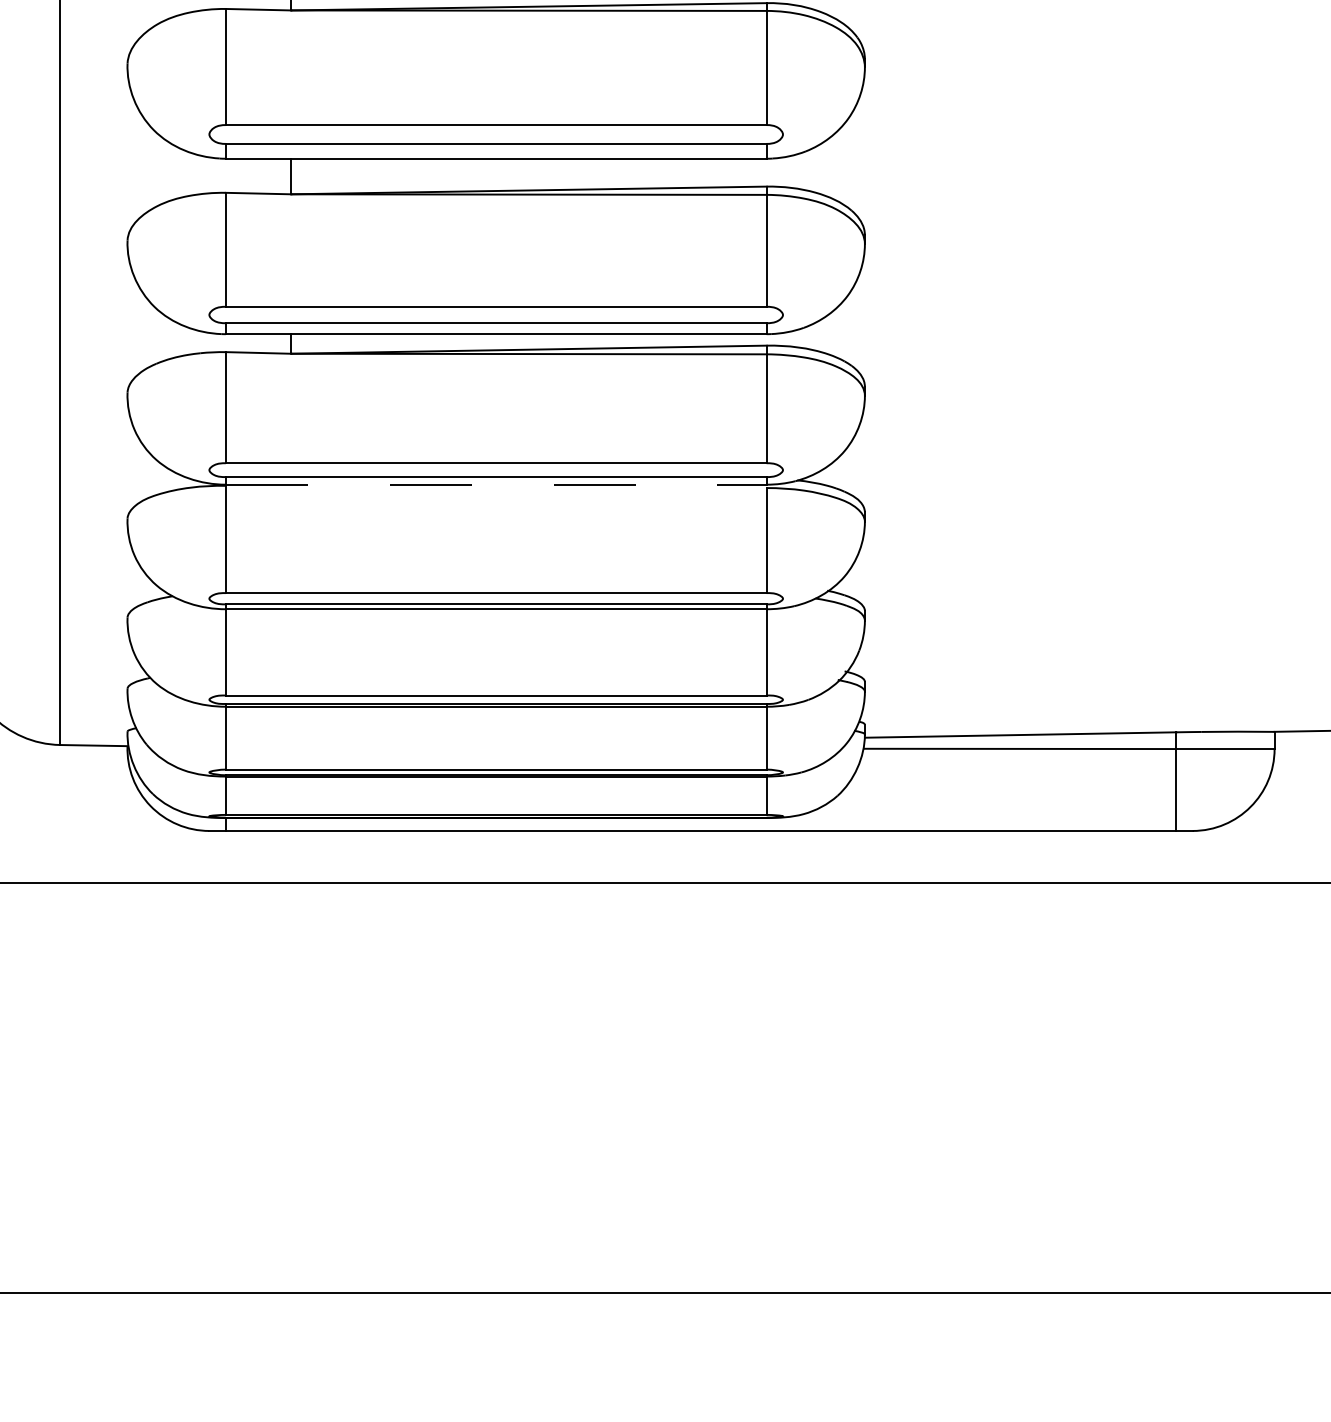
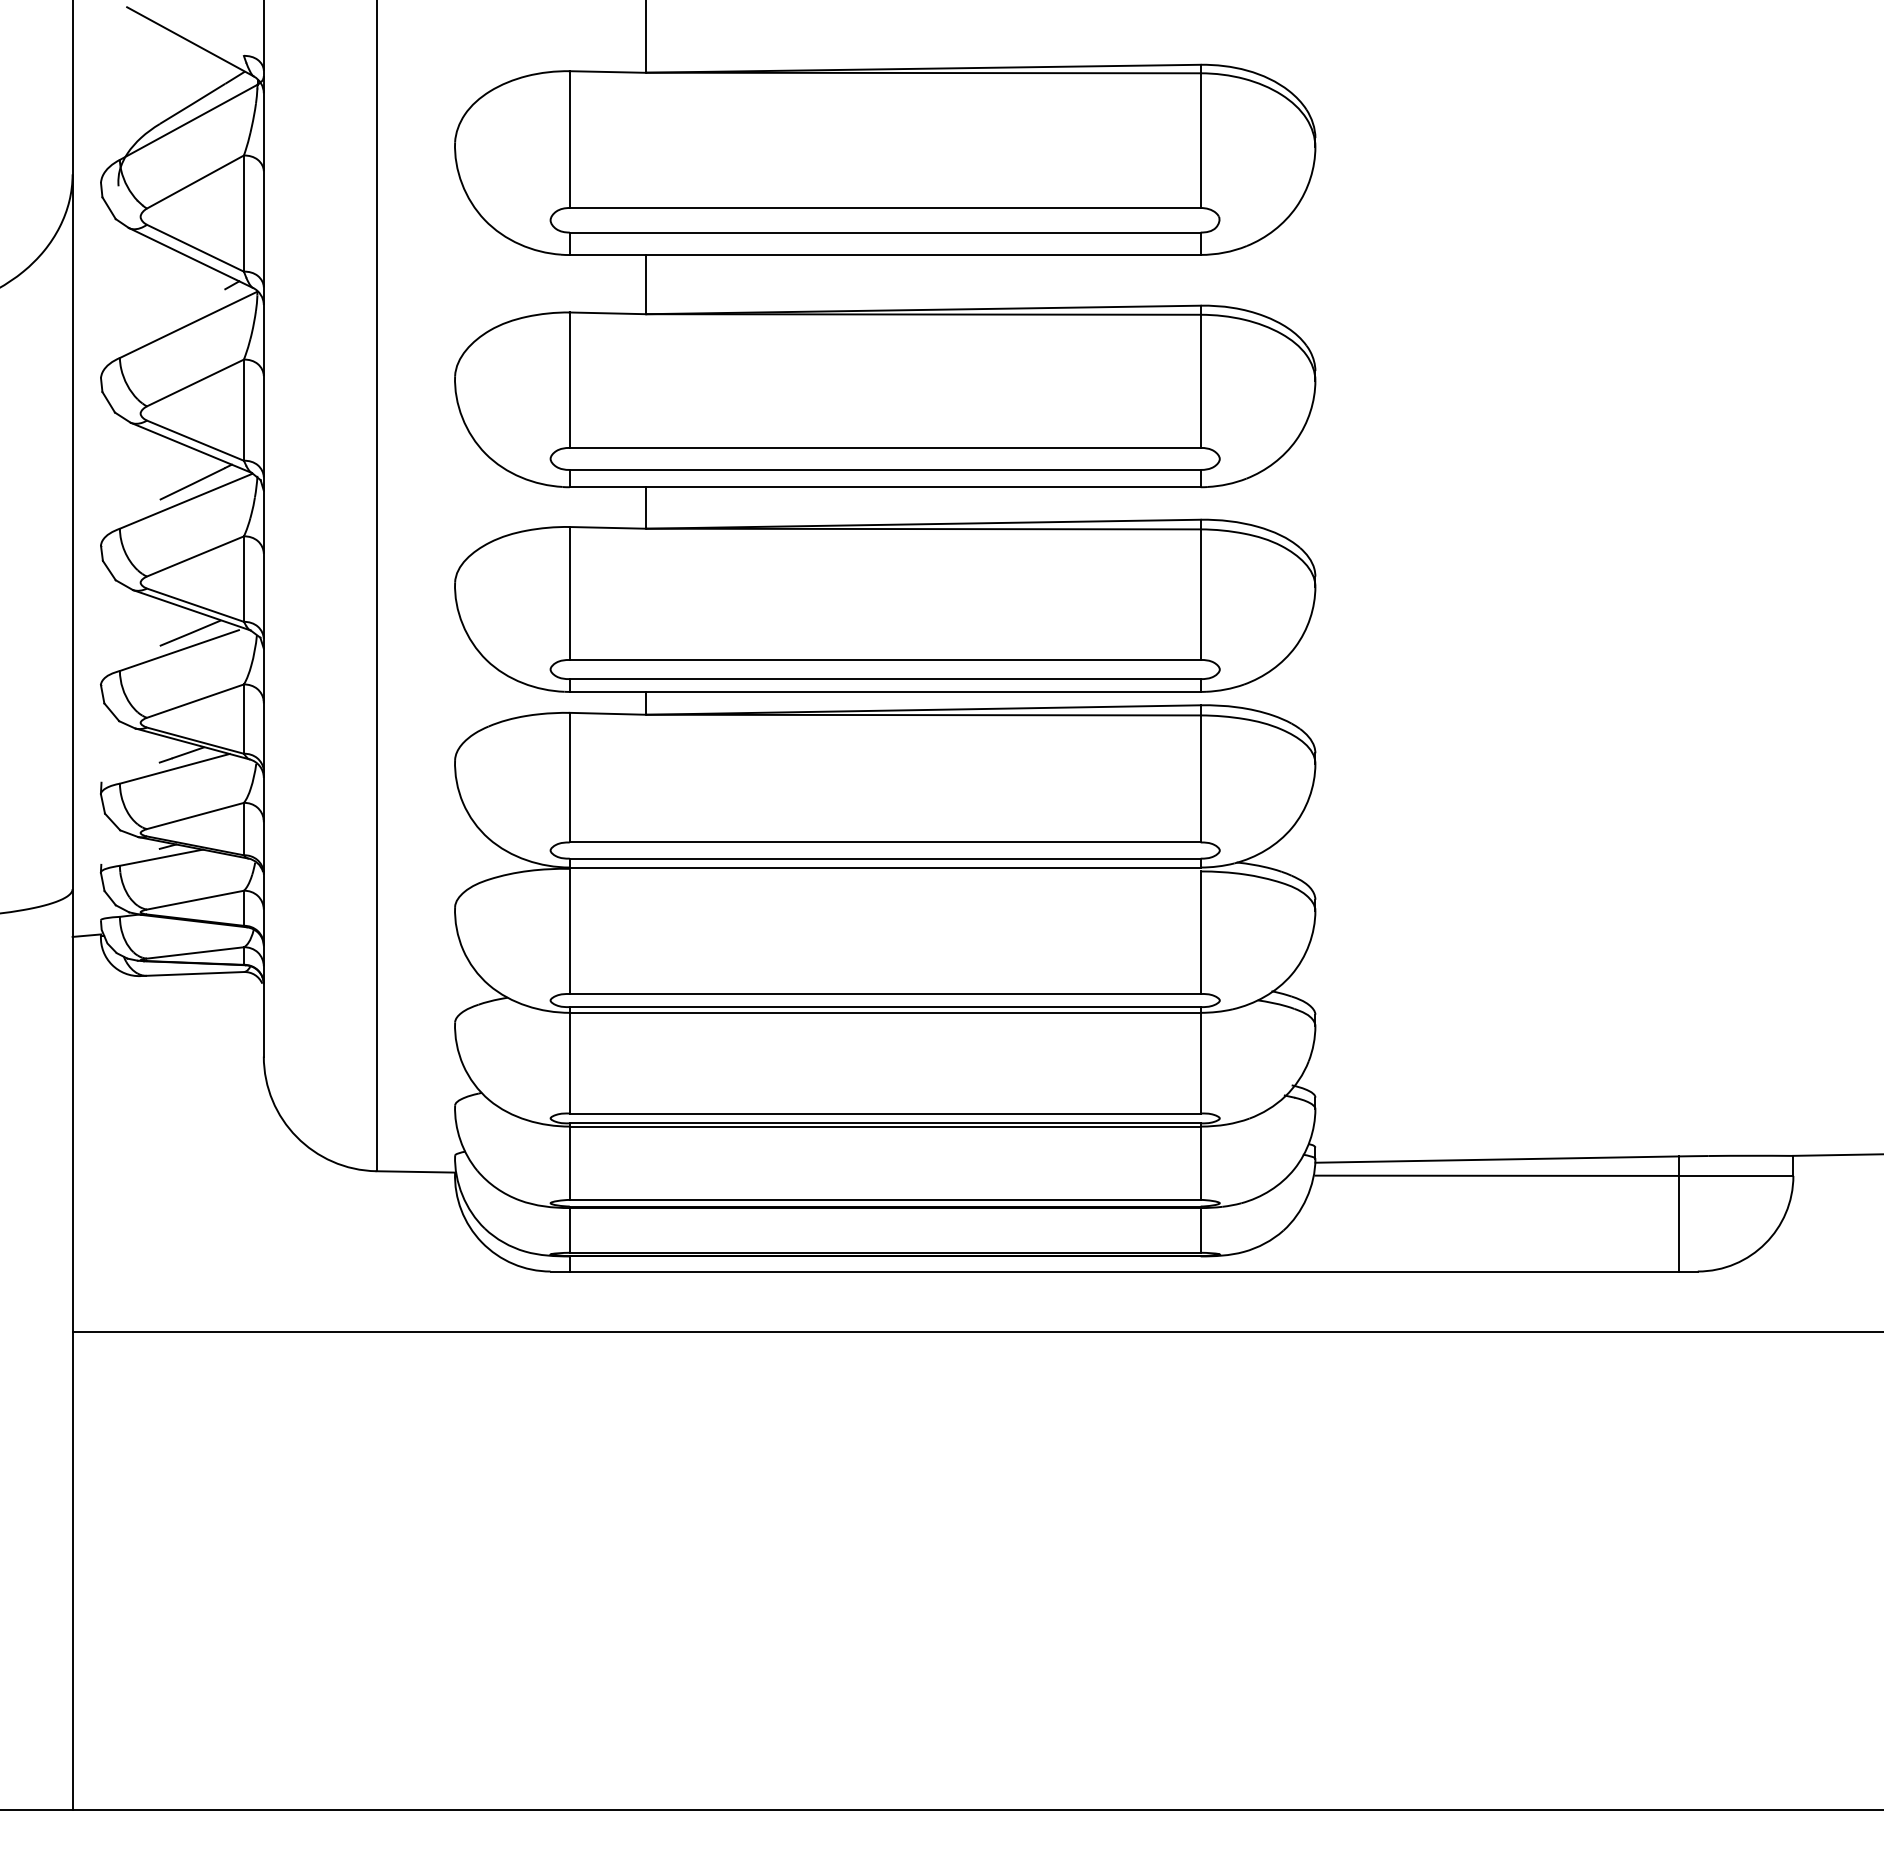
line: (496, 484) -> (885, 867), dashed -> solid

